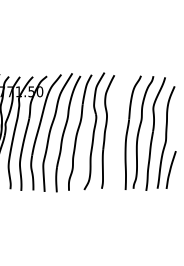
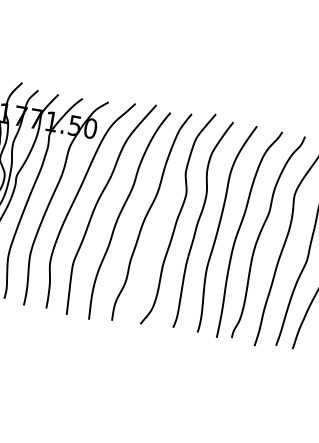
curve: (117, 132) -> (220, 228), added

